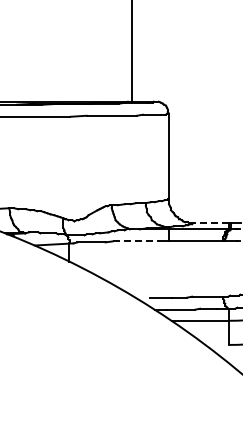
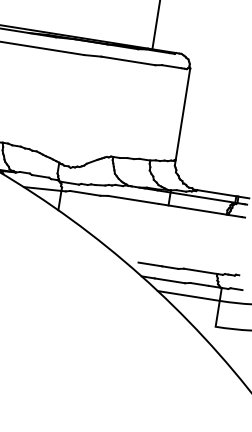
line: (208, 223) -> (214, 192), dashed -> solid
line: (136, 241) -> (133, 200), dashed -> solid

